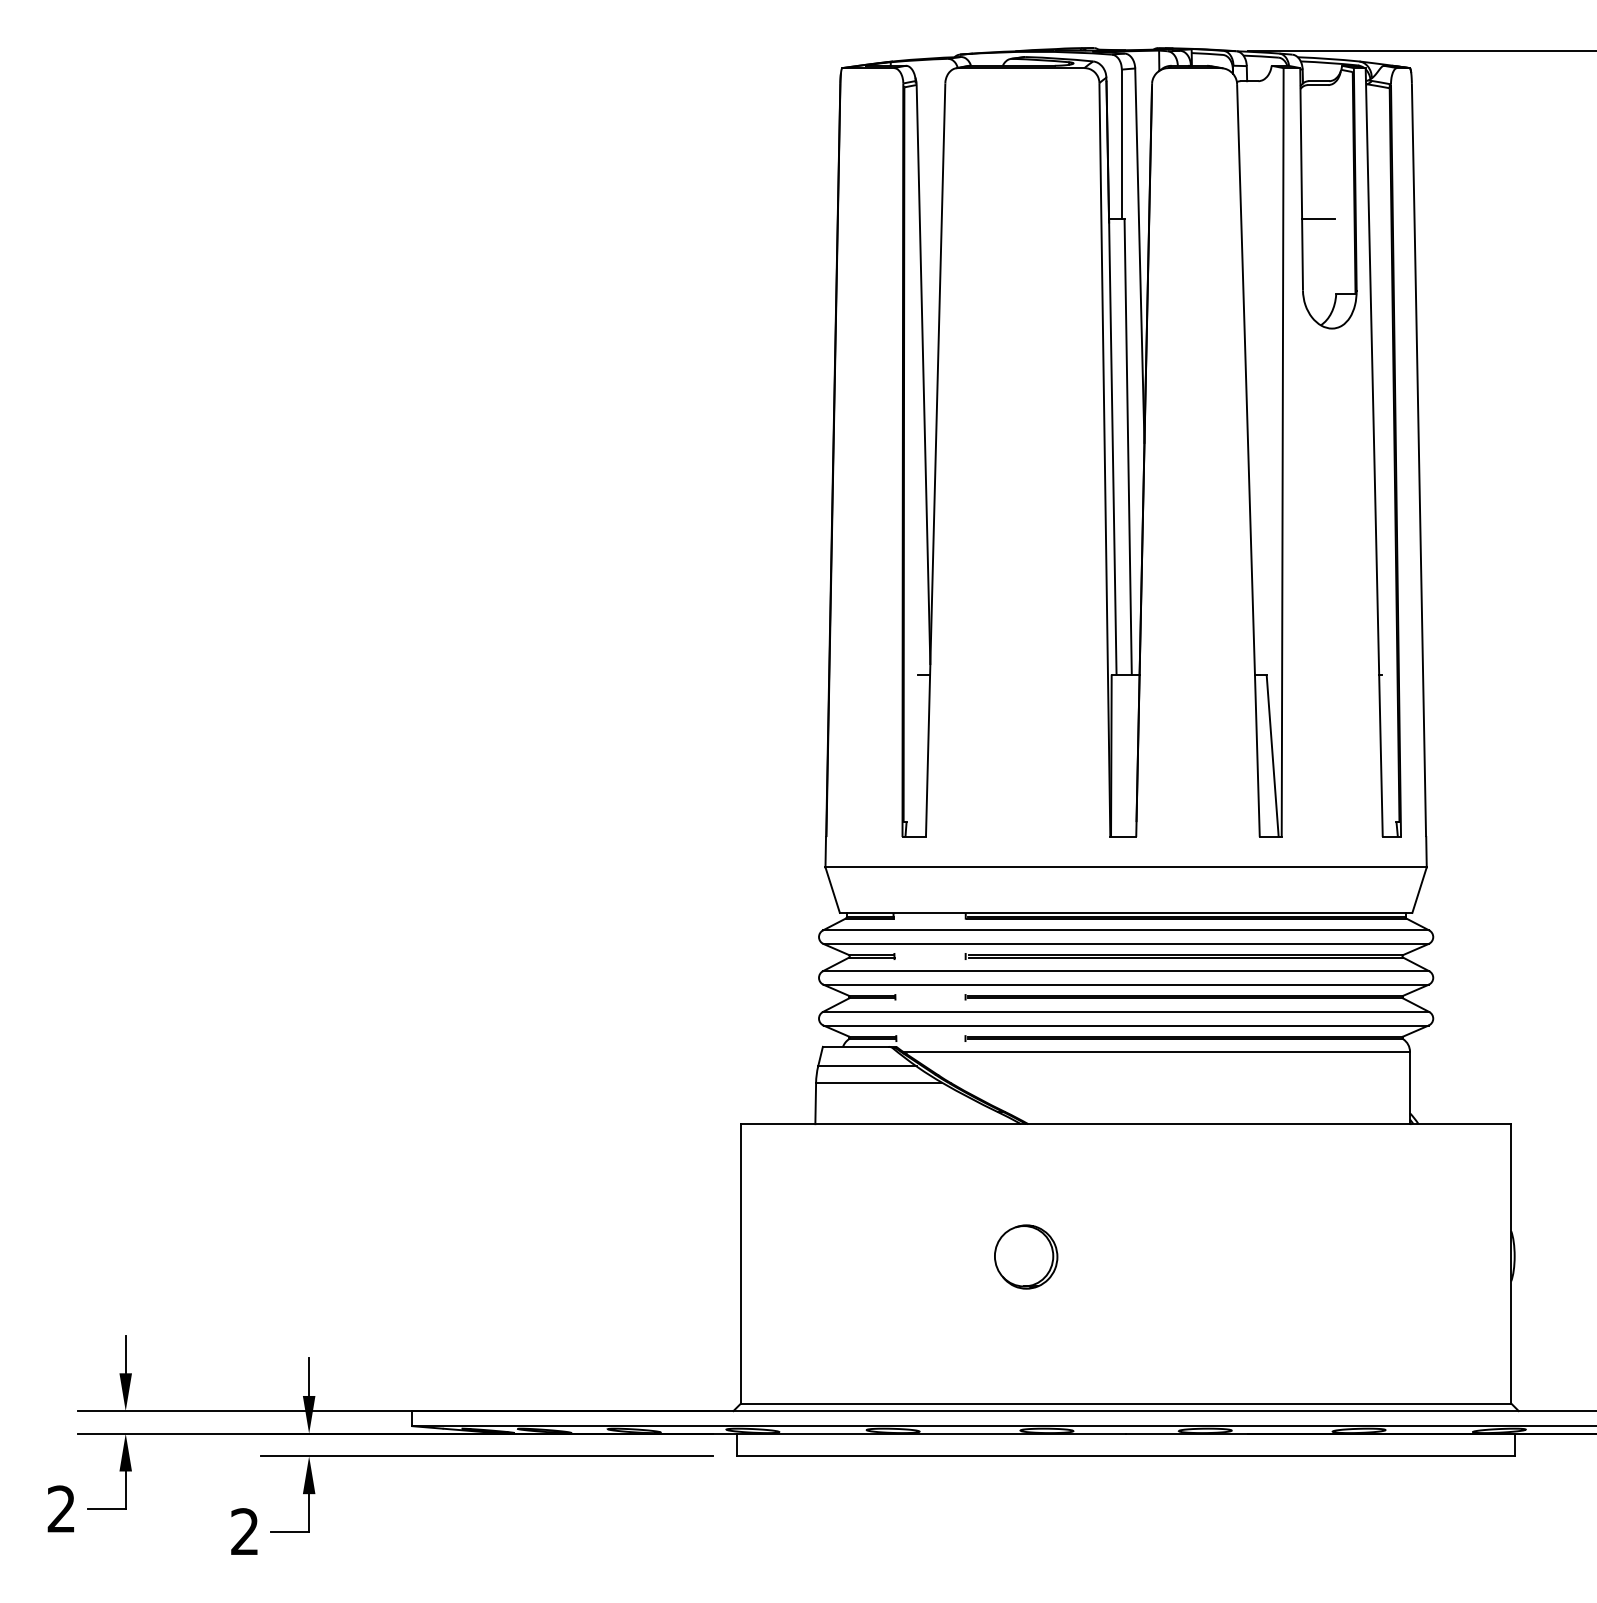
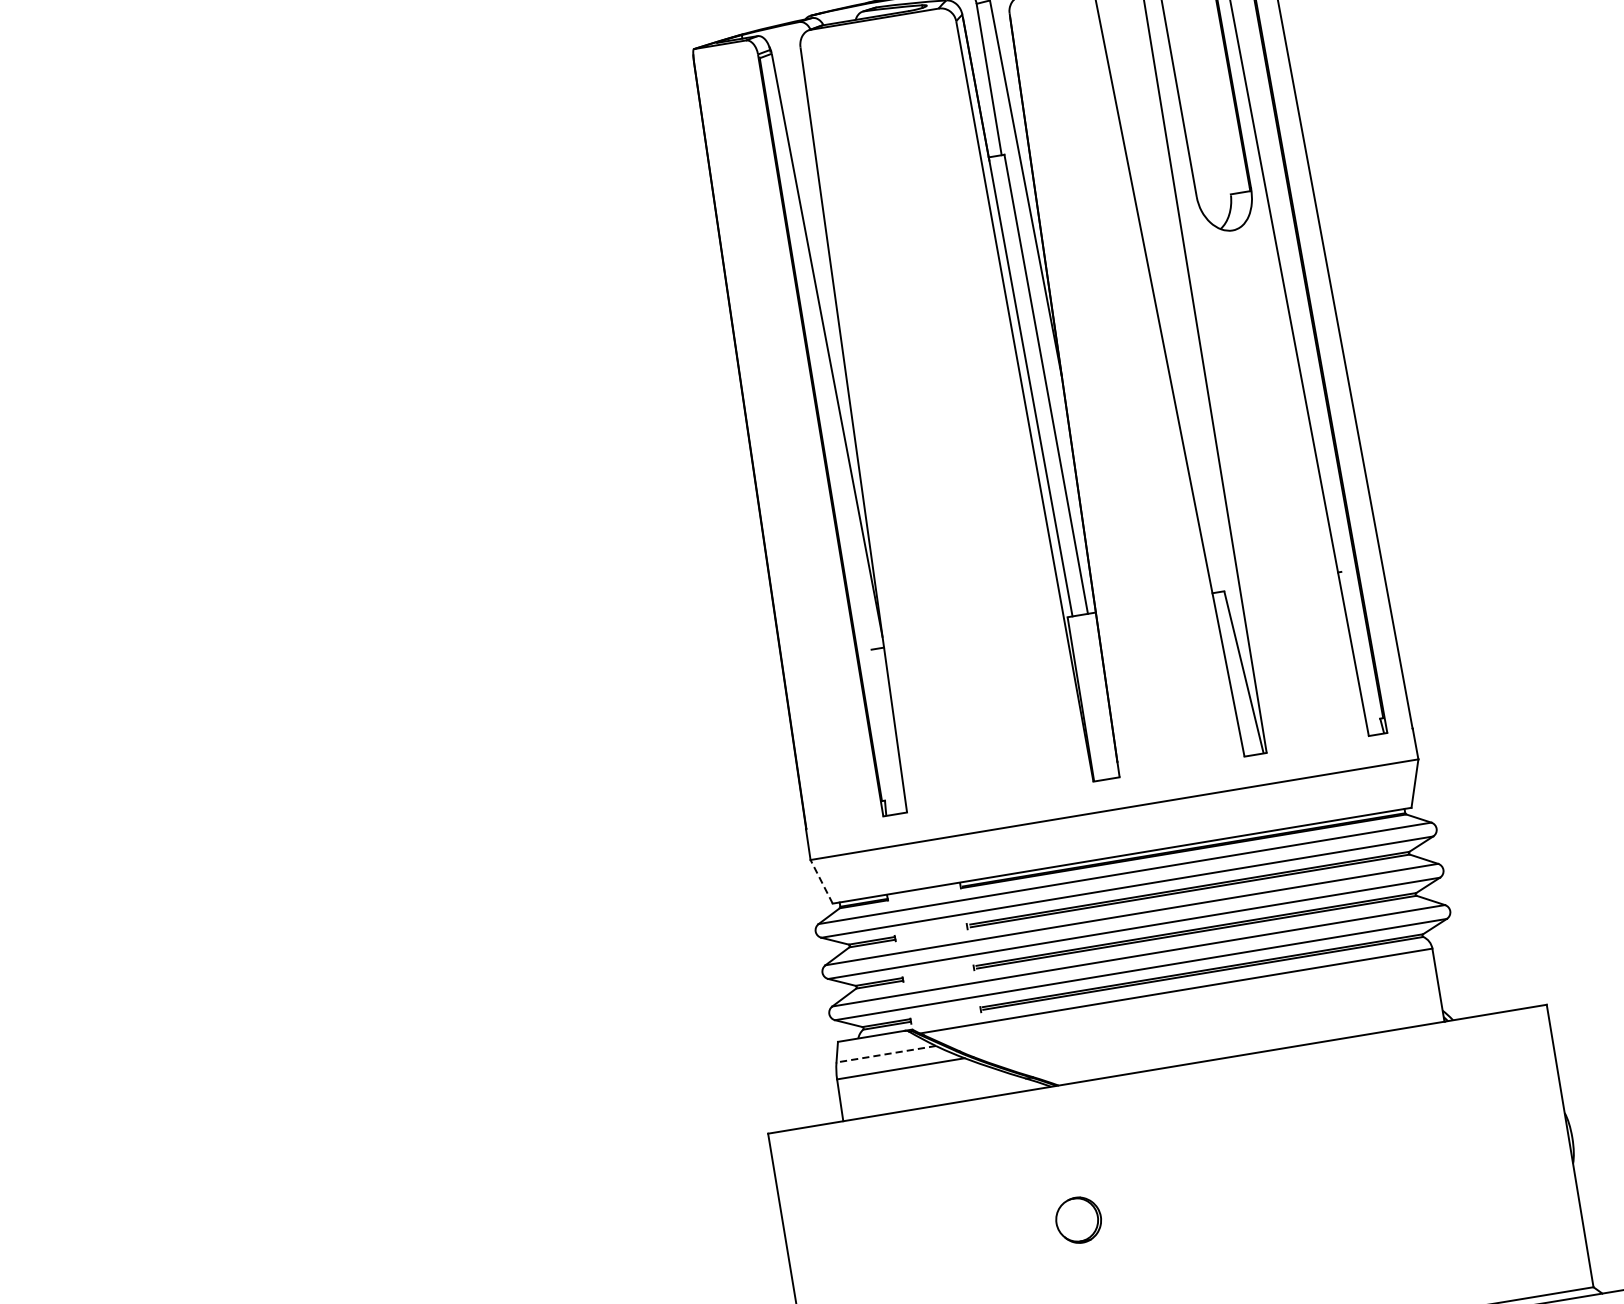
line: (1318, 219) -> (1200, 122), removed
line: (832, 890) -> (821, 882), solid -> dashed
line: (866, 1066) -> (885, 1054), solid -> dashed
part: (1026, 1256) -> (1078, 1219), size x0.7

